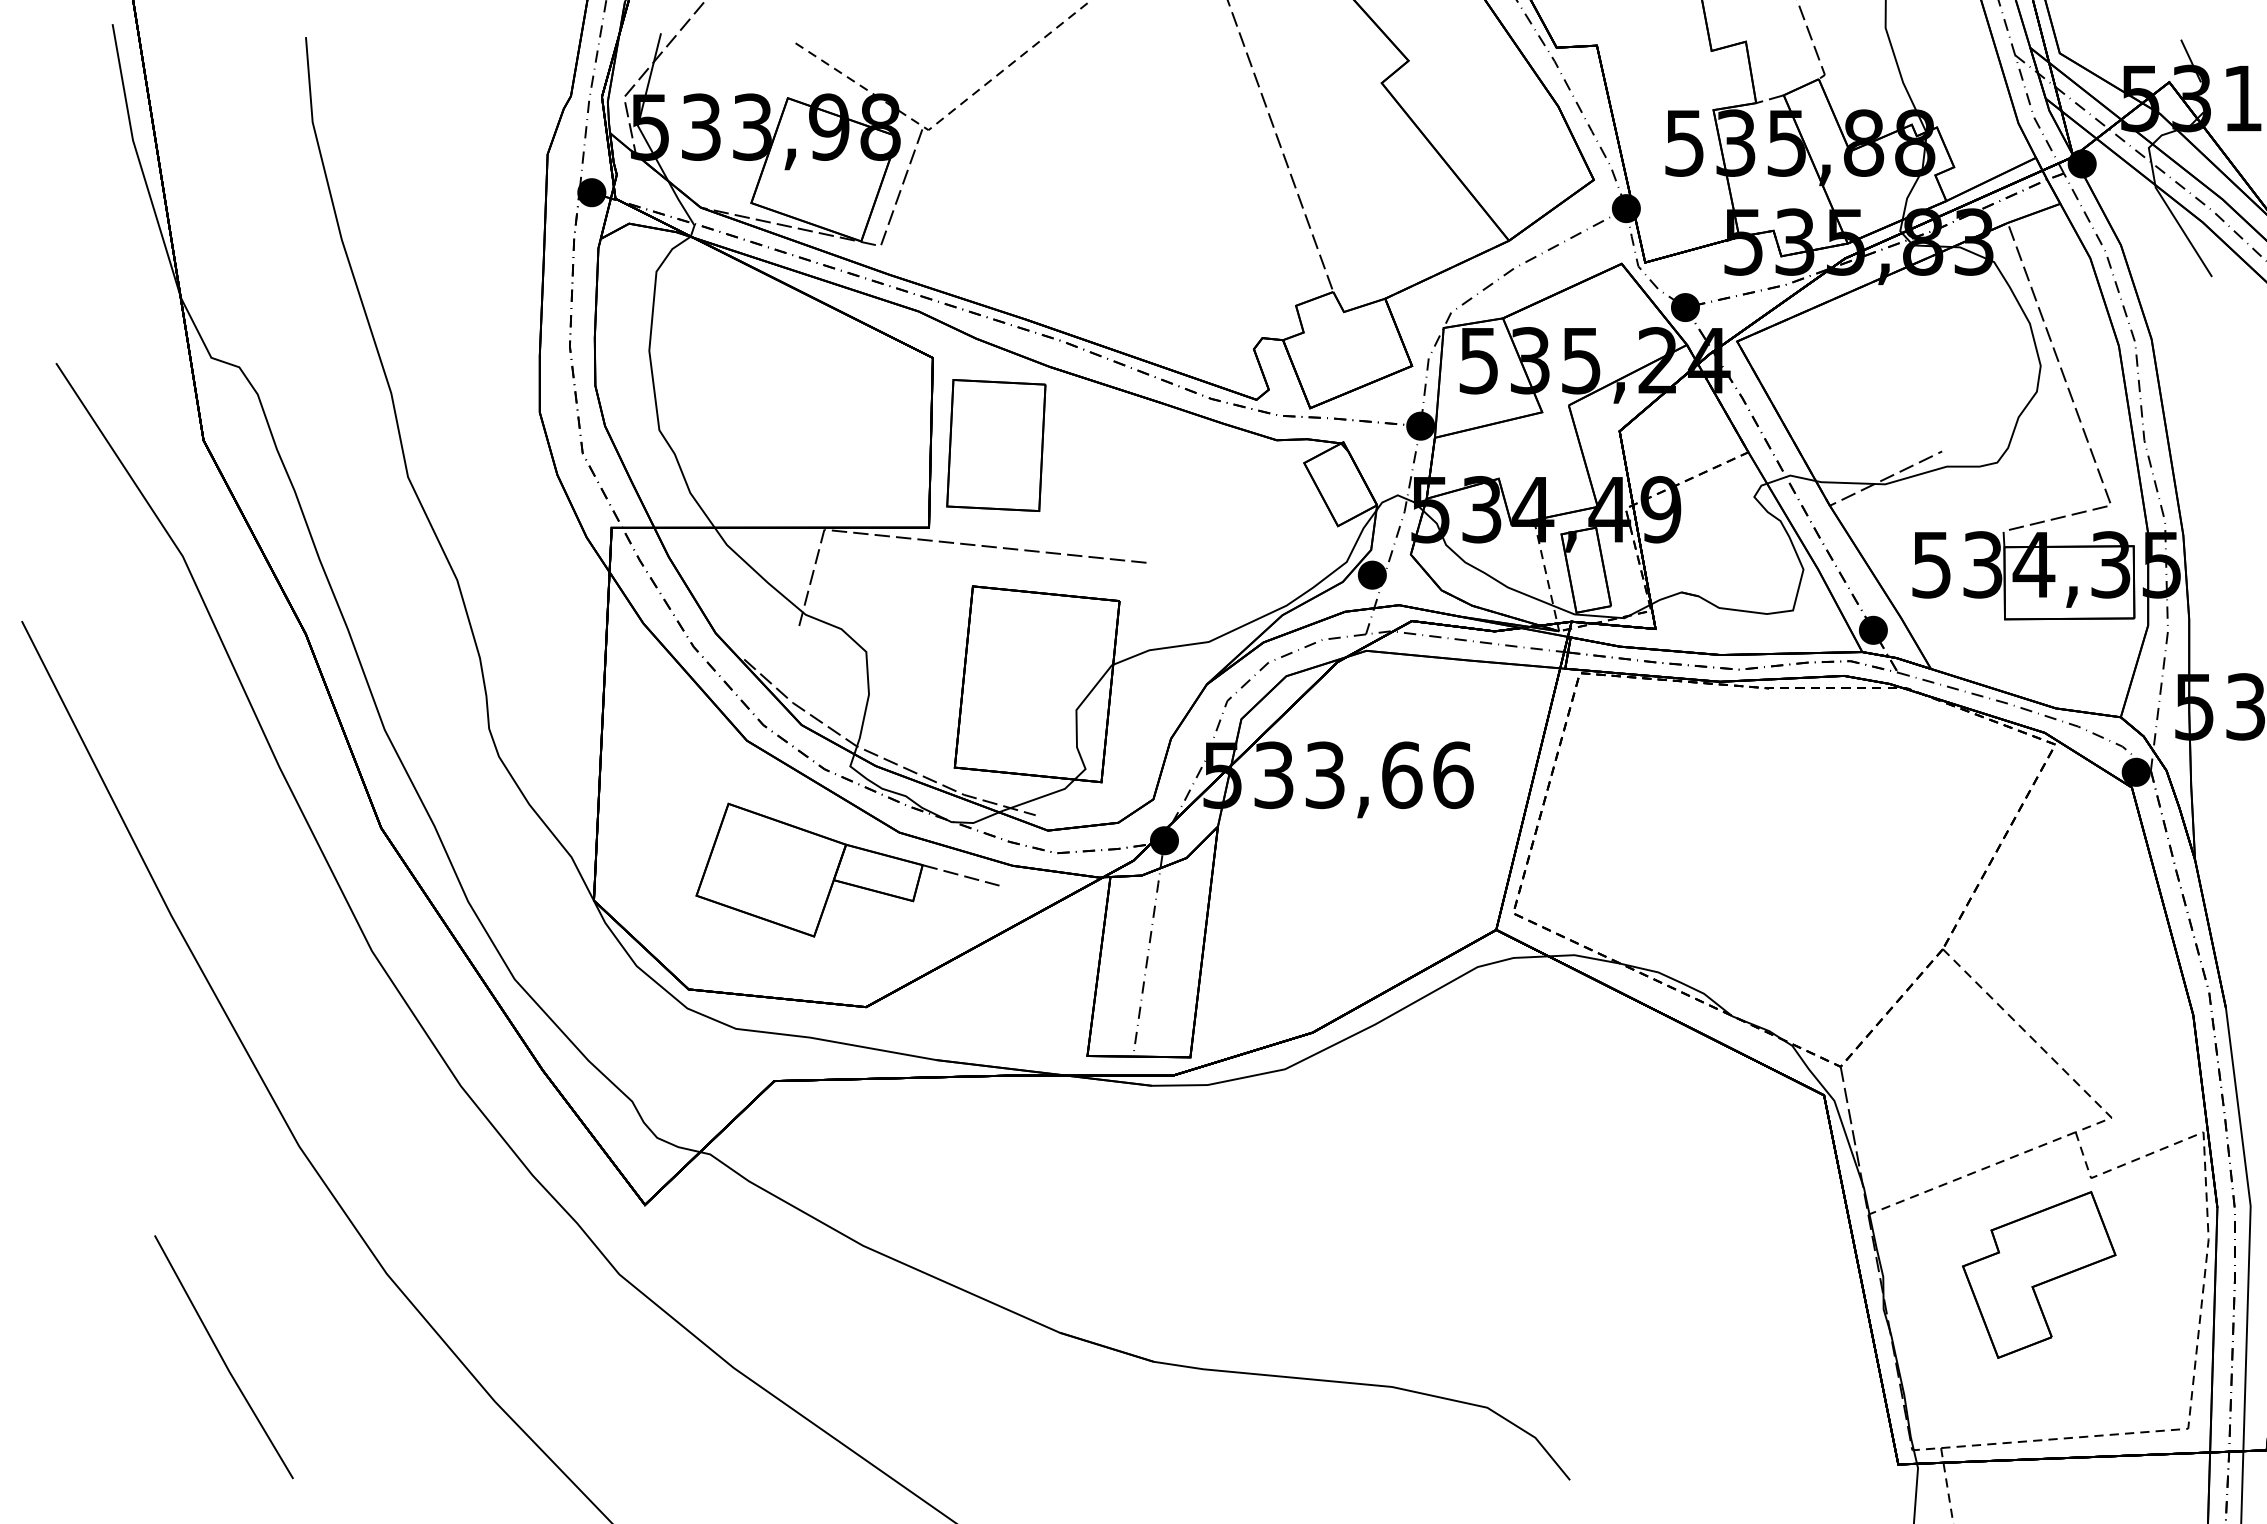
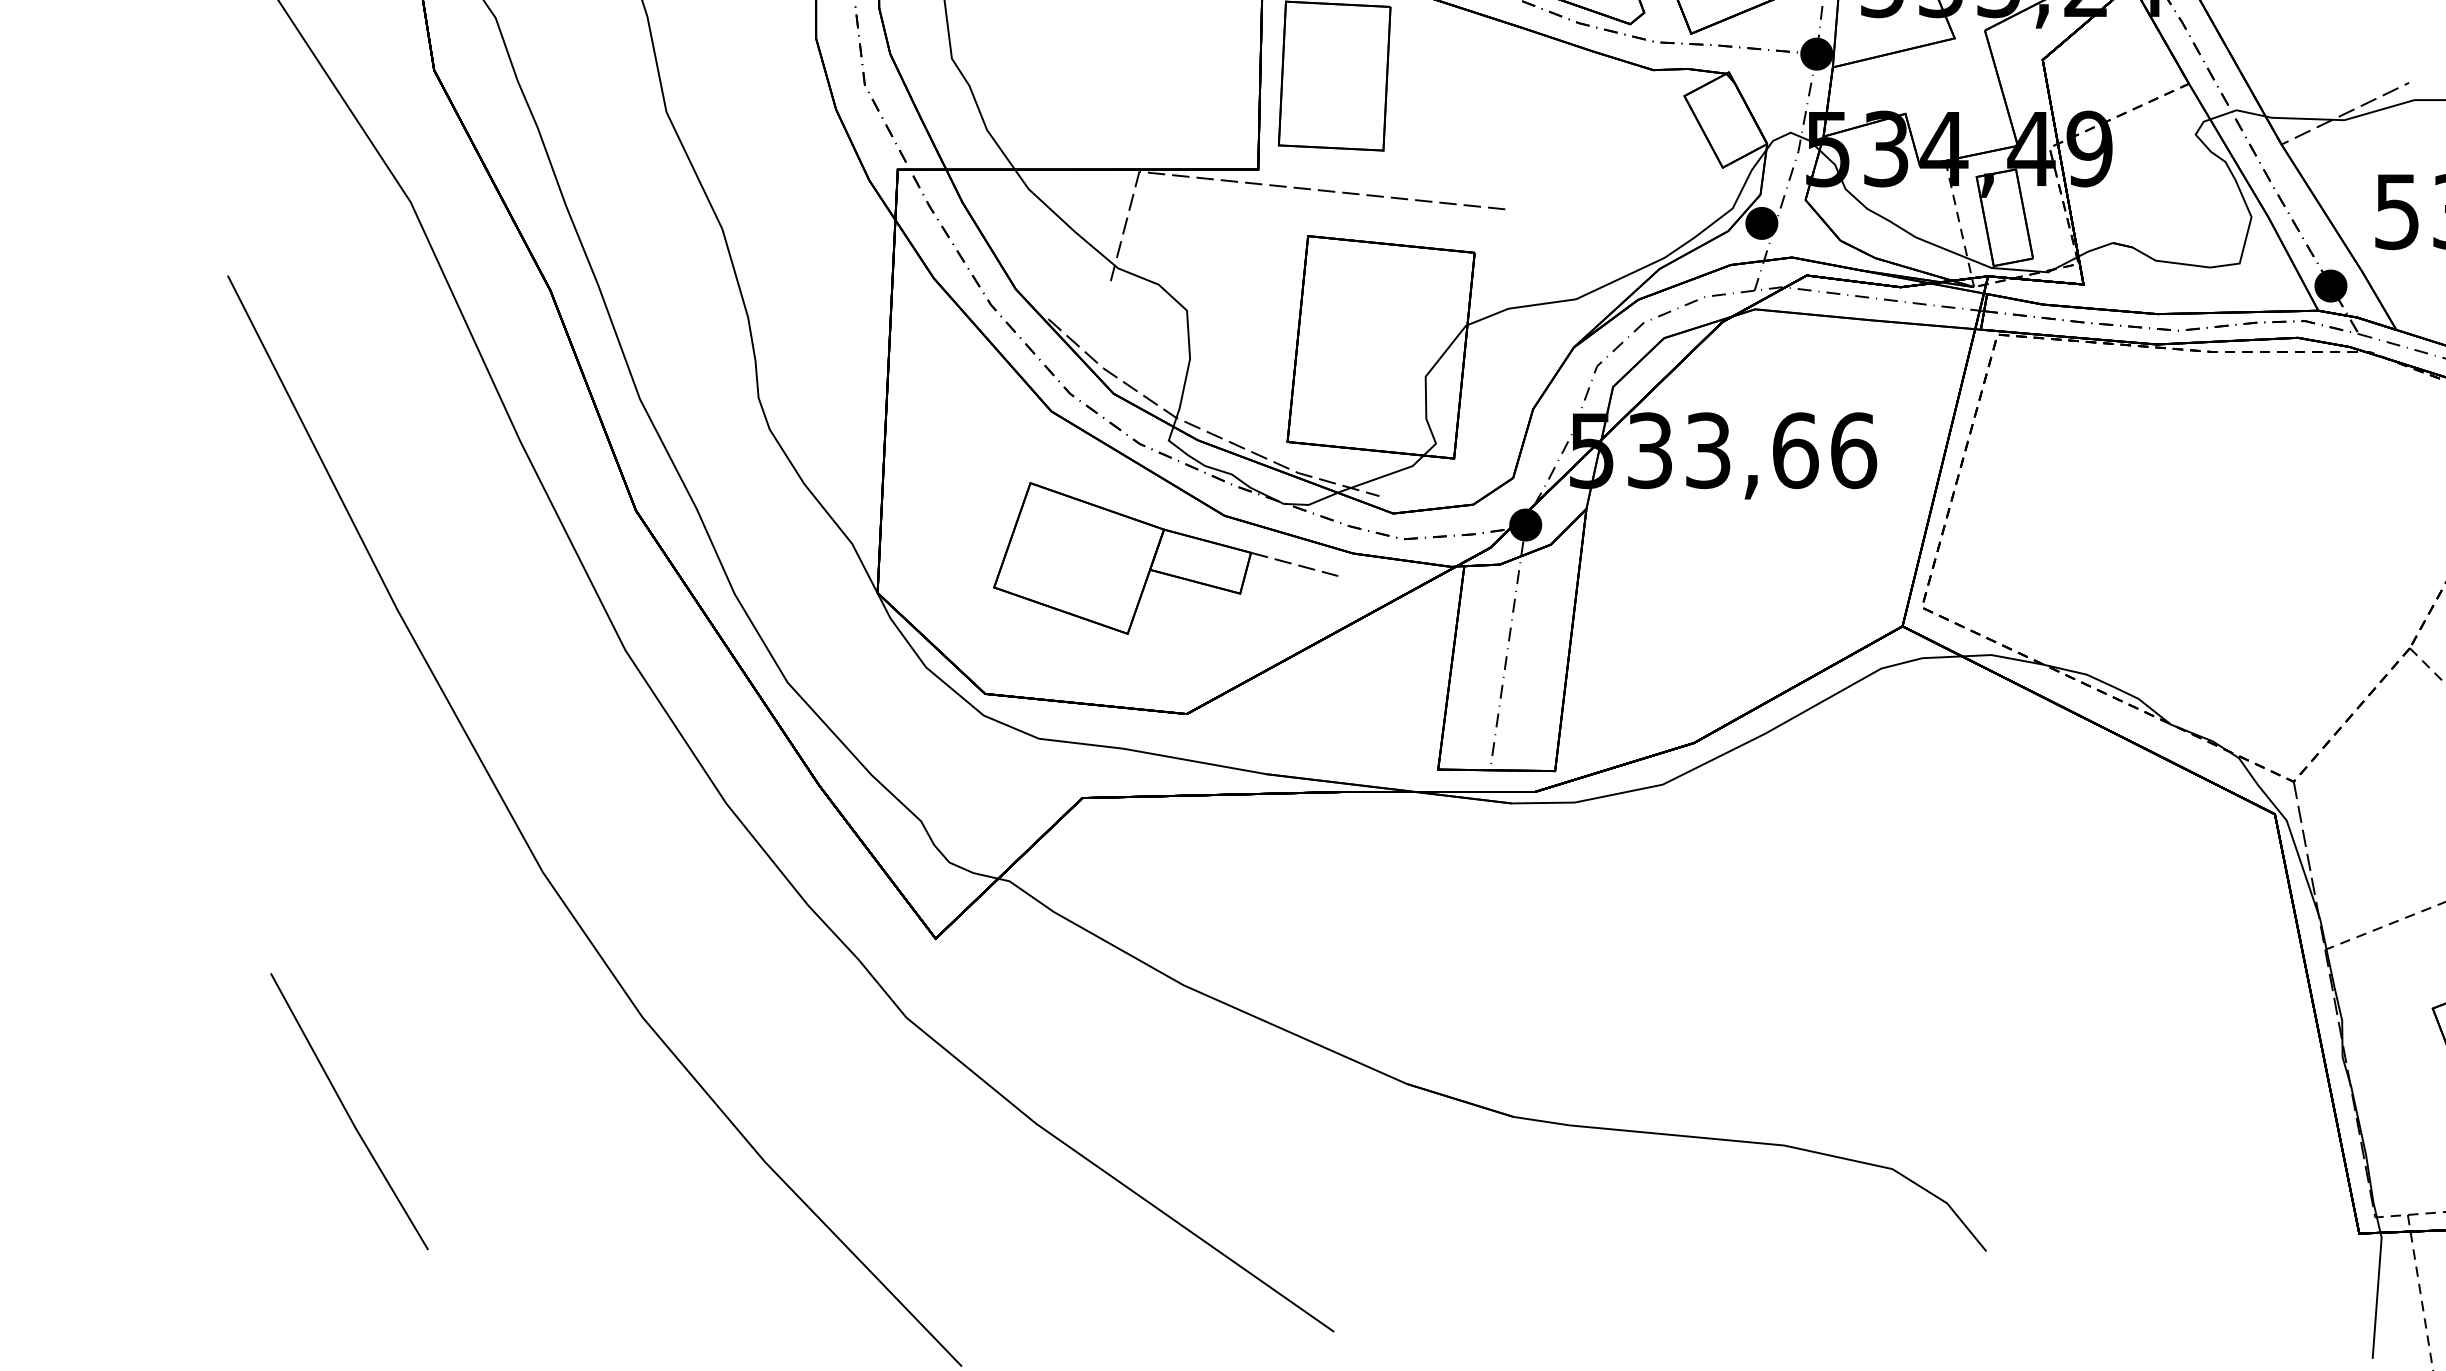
line: (222, 1357) -> (347, 1112), moved

